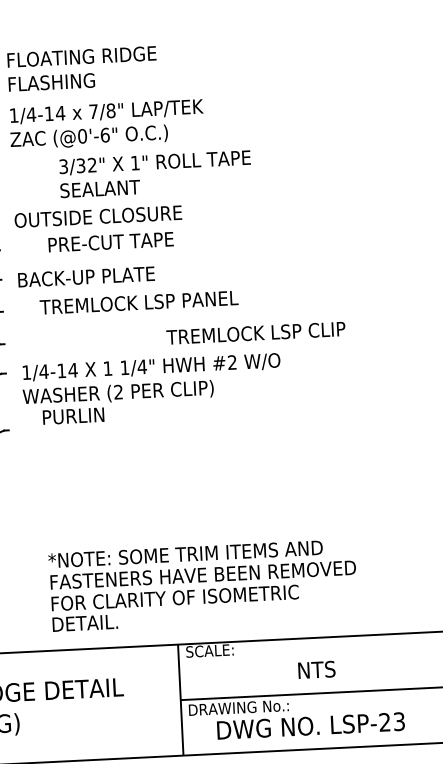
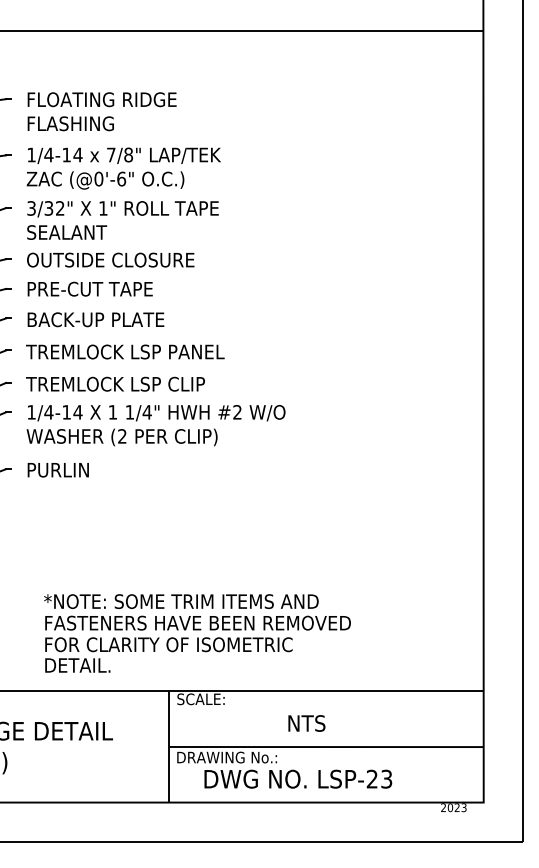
text: (155, 174) -> (122, 220), moved
text: (110, 241) -> (89, 288), moved
text: (139, 302) -> (125, 351), moved
text: (255, 332) -> (115, 383), moved
text: (72, 416) -> (57, 470), moved

